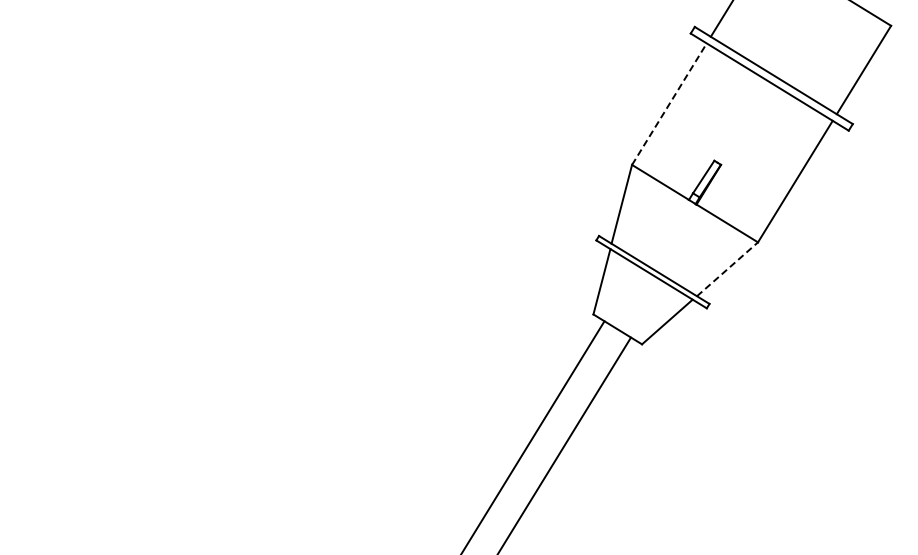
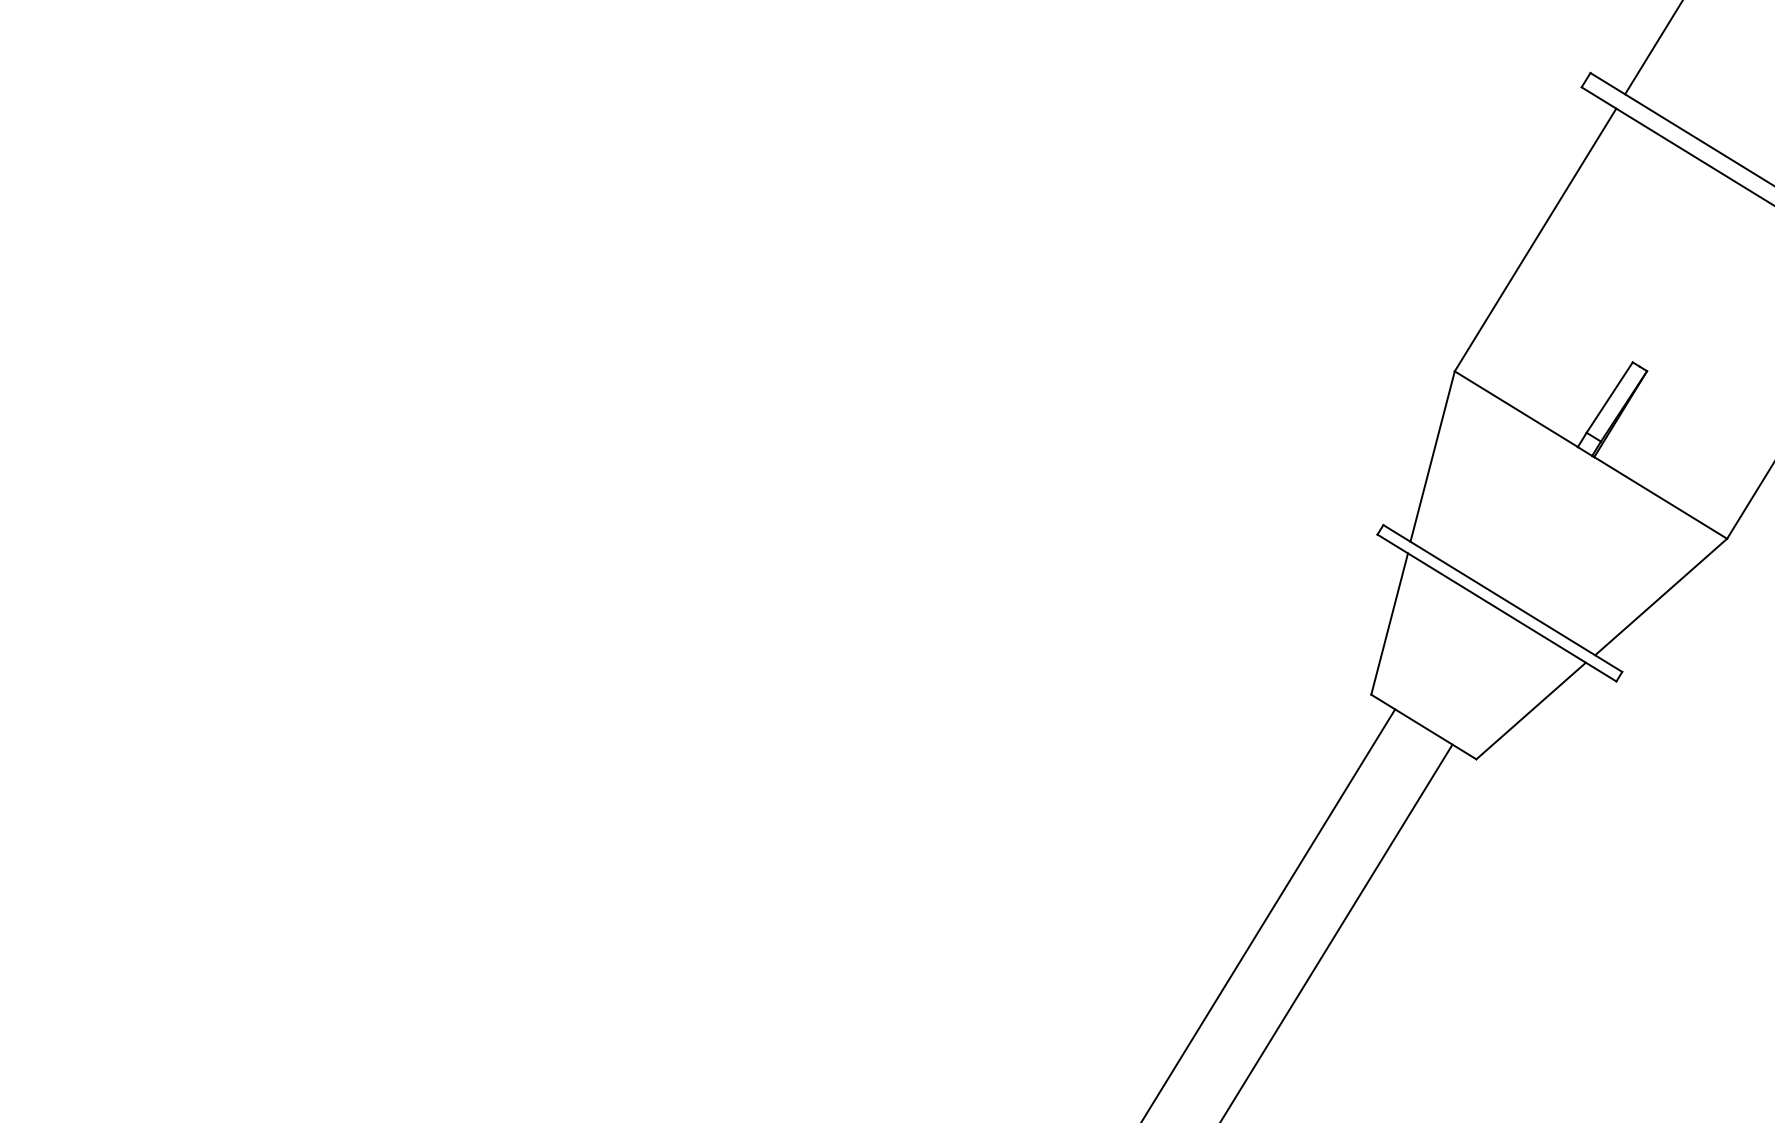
line: (669, 103) -> (1535, 238), dashed -> solid
line: (727, 269) -> (1661, 597), dashed -> solid

